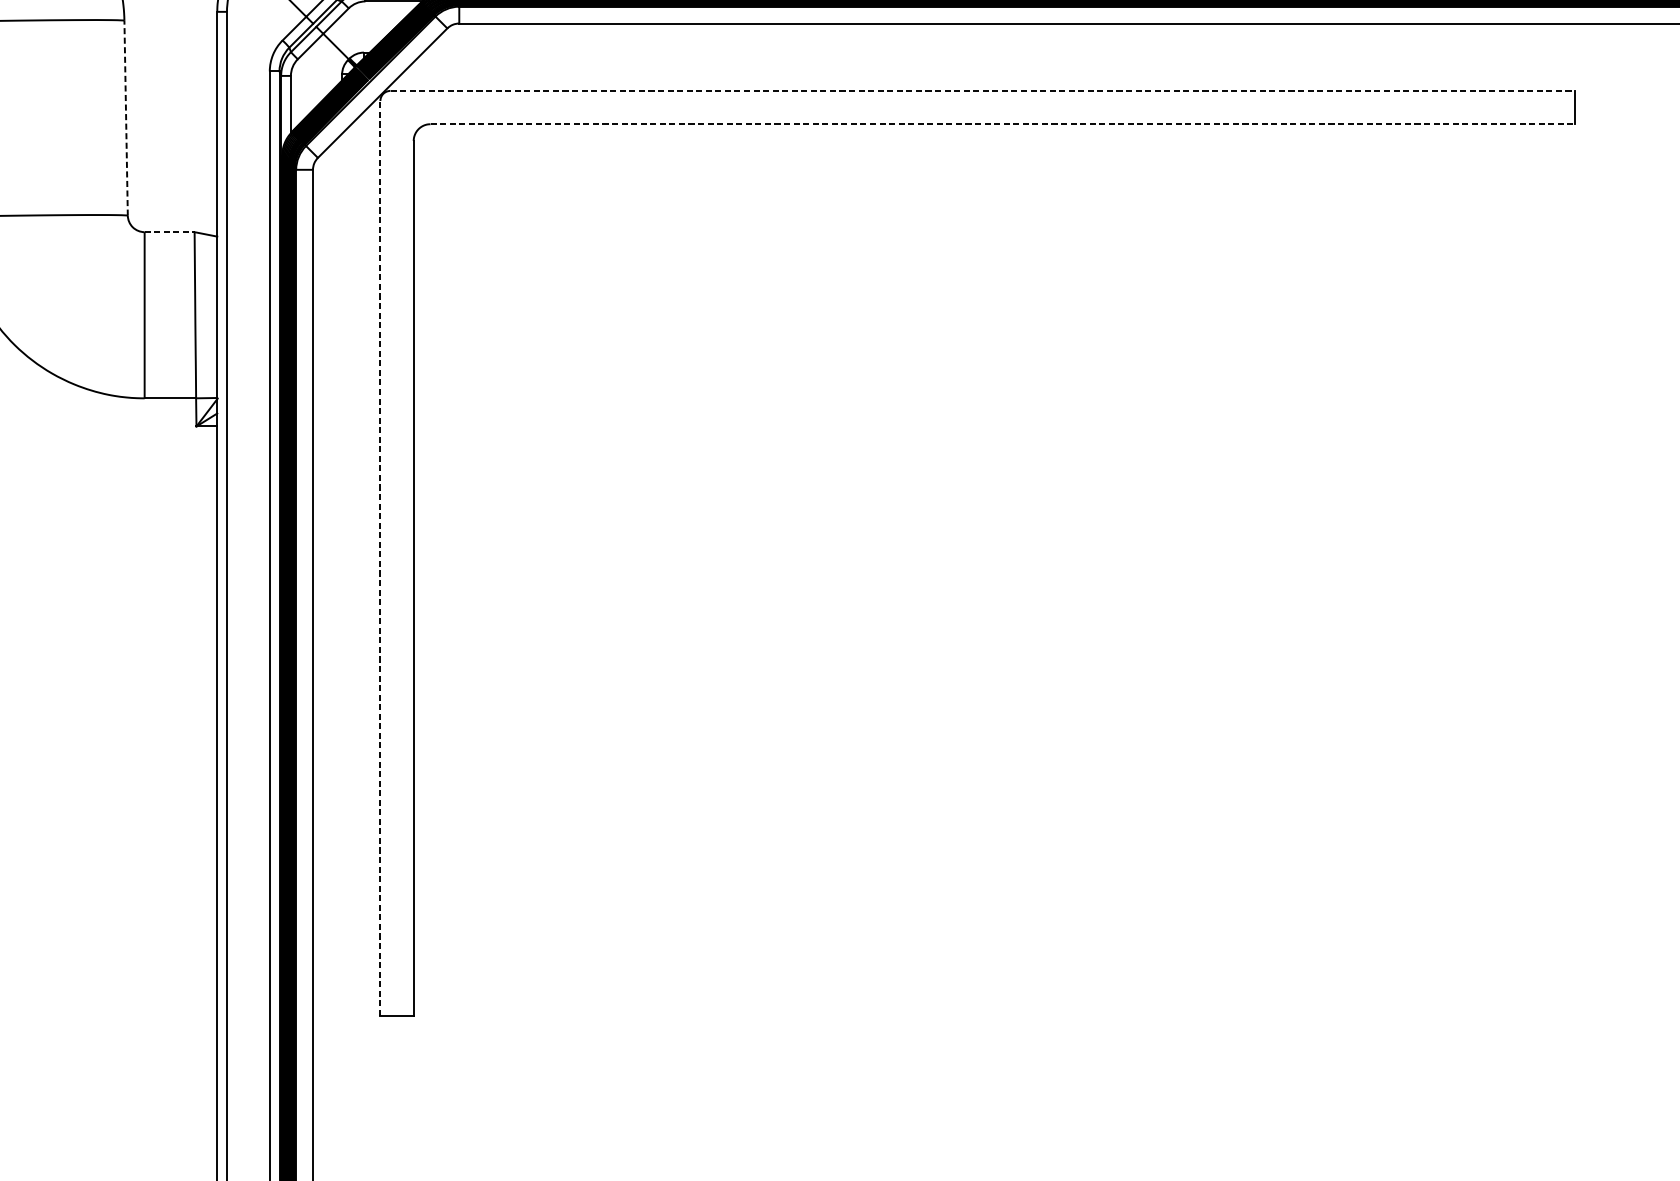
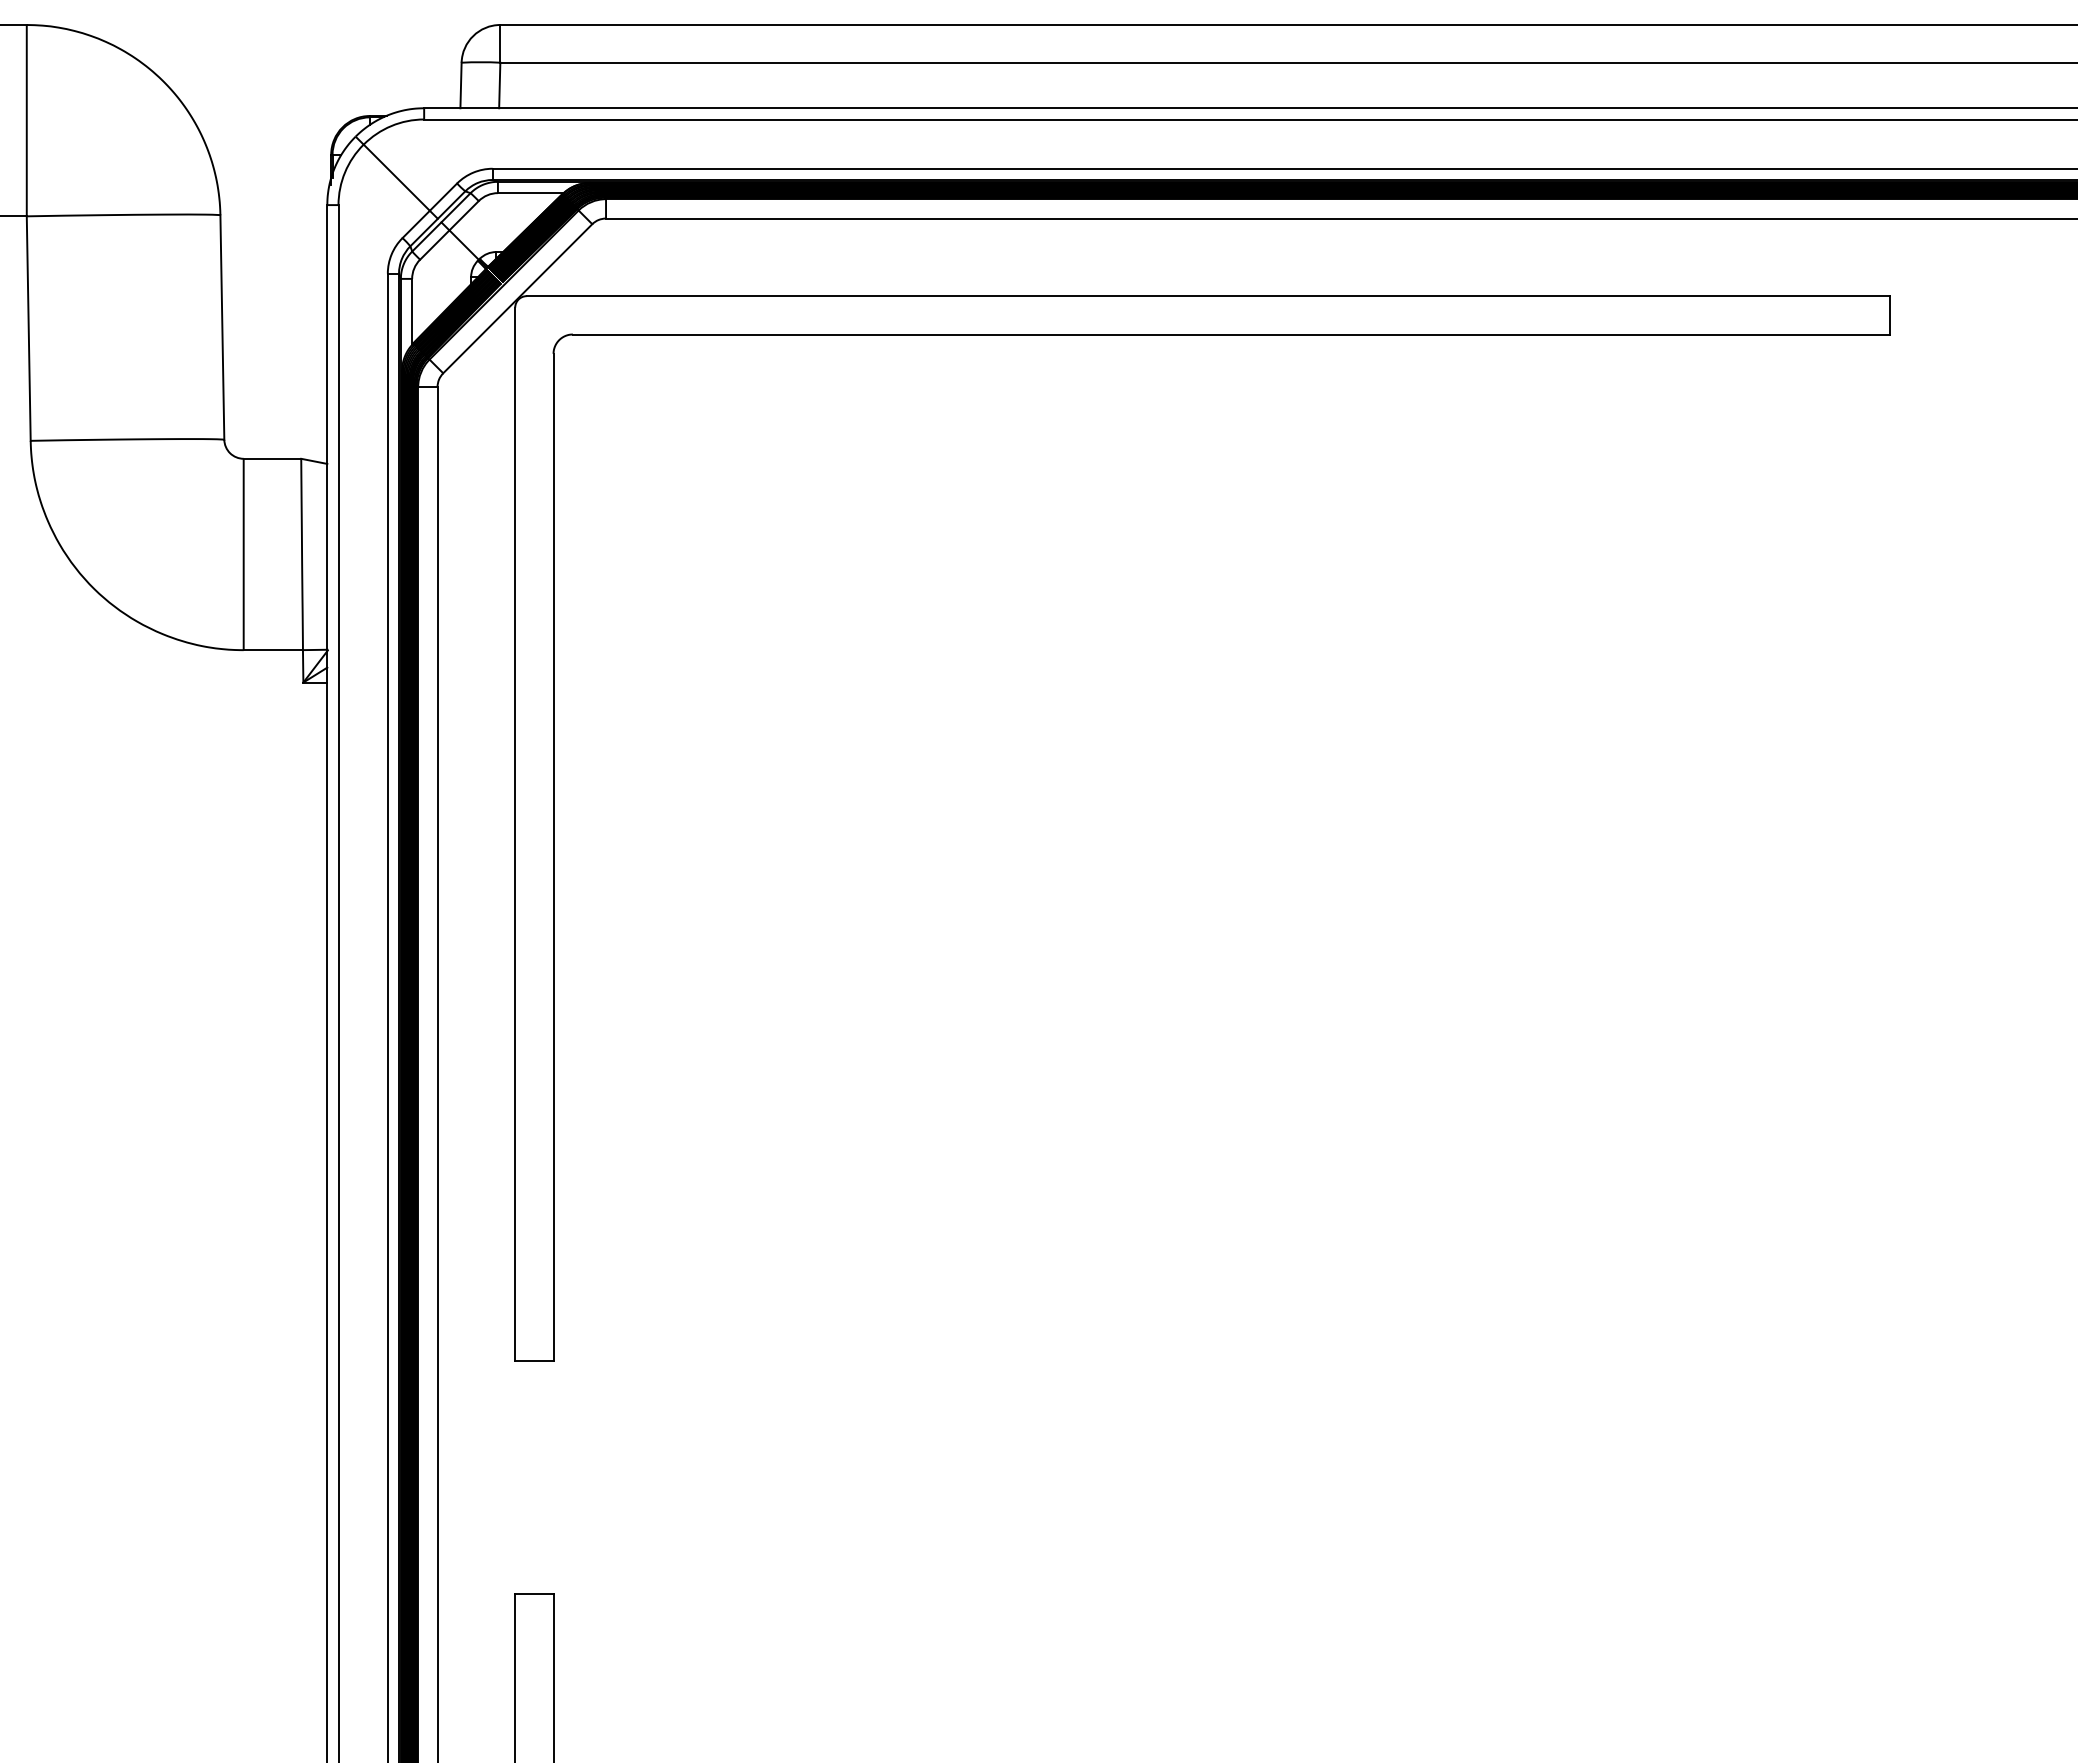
line: (982, 91) -> (1208, 296), dashed -> solid
line: (126, 118) -> (222, 327), dashed -> solid
line: (1002, 124) -> (1231, 334), dashed -> solid
line: (169, 231) -> (272, 458), dashed -> solid
line: (380, 558) -> (515, 834), dashed -> solid

